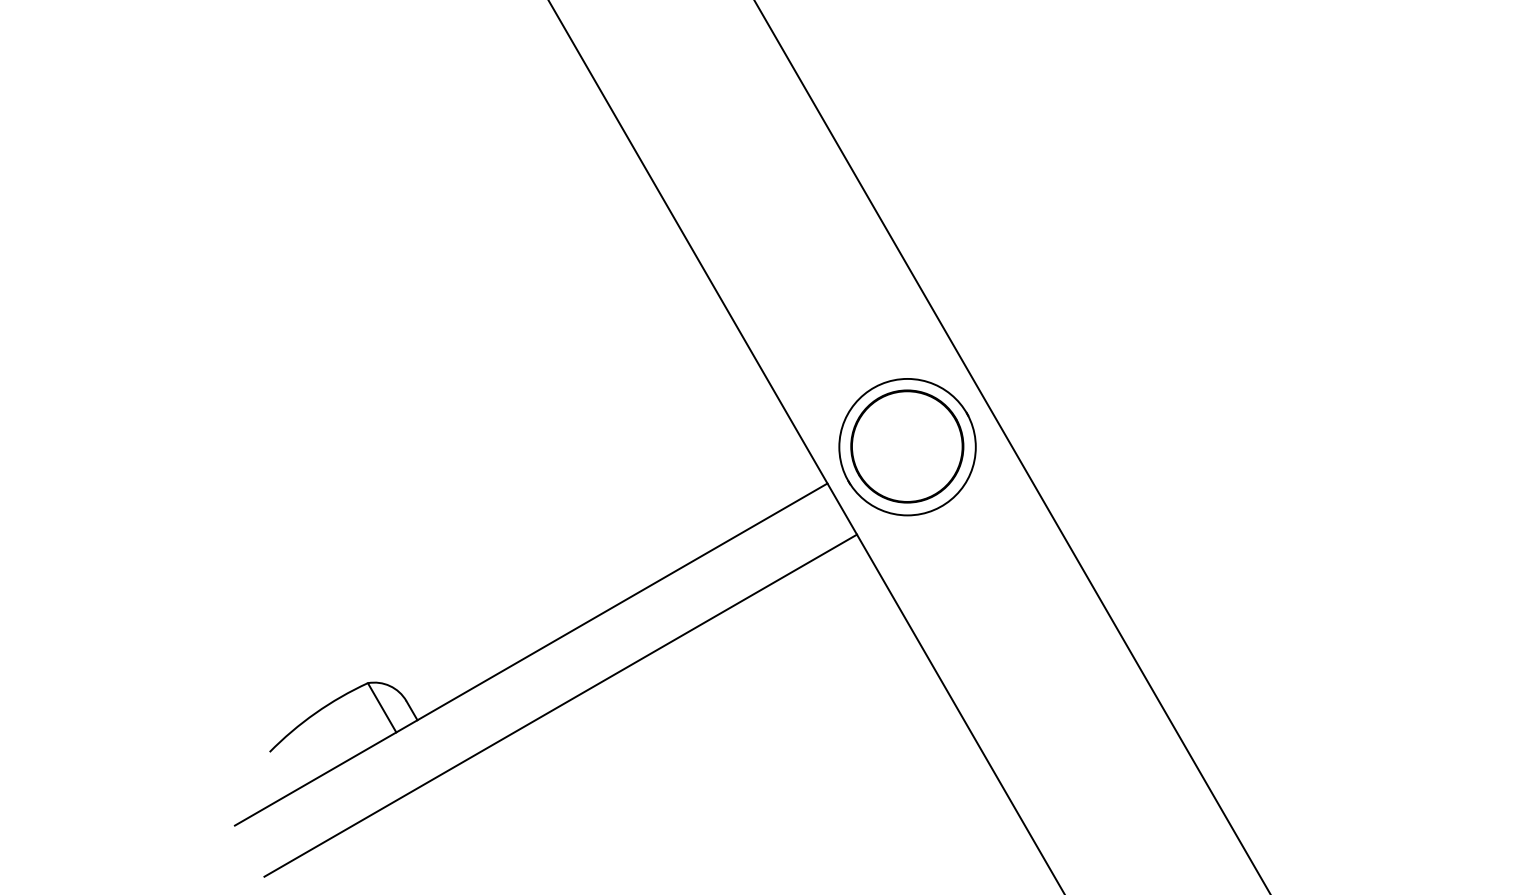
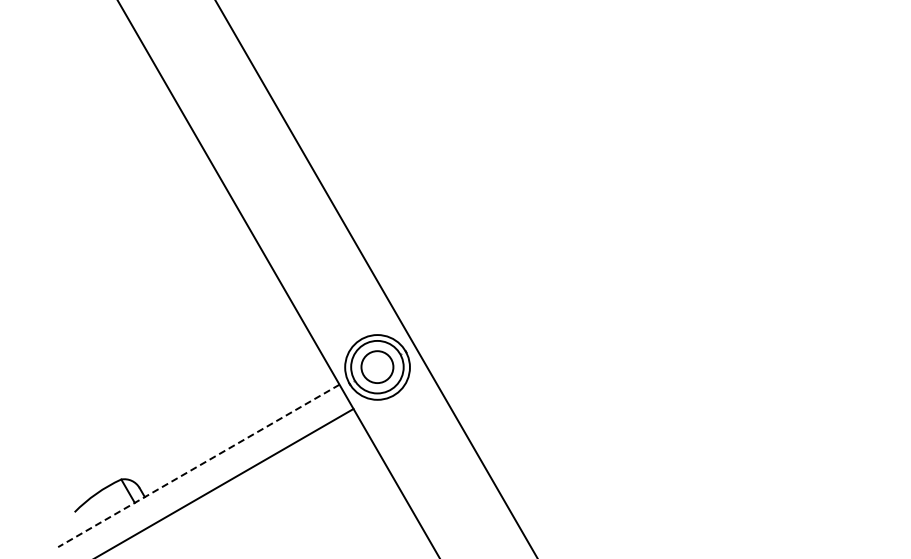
circle: (907, 445) -> (377, 366), size x0.6
line: (530, 655) -> (198, 466), solid -> dashed

